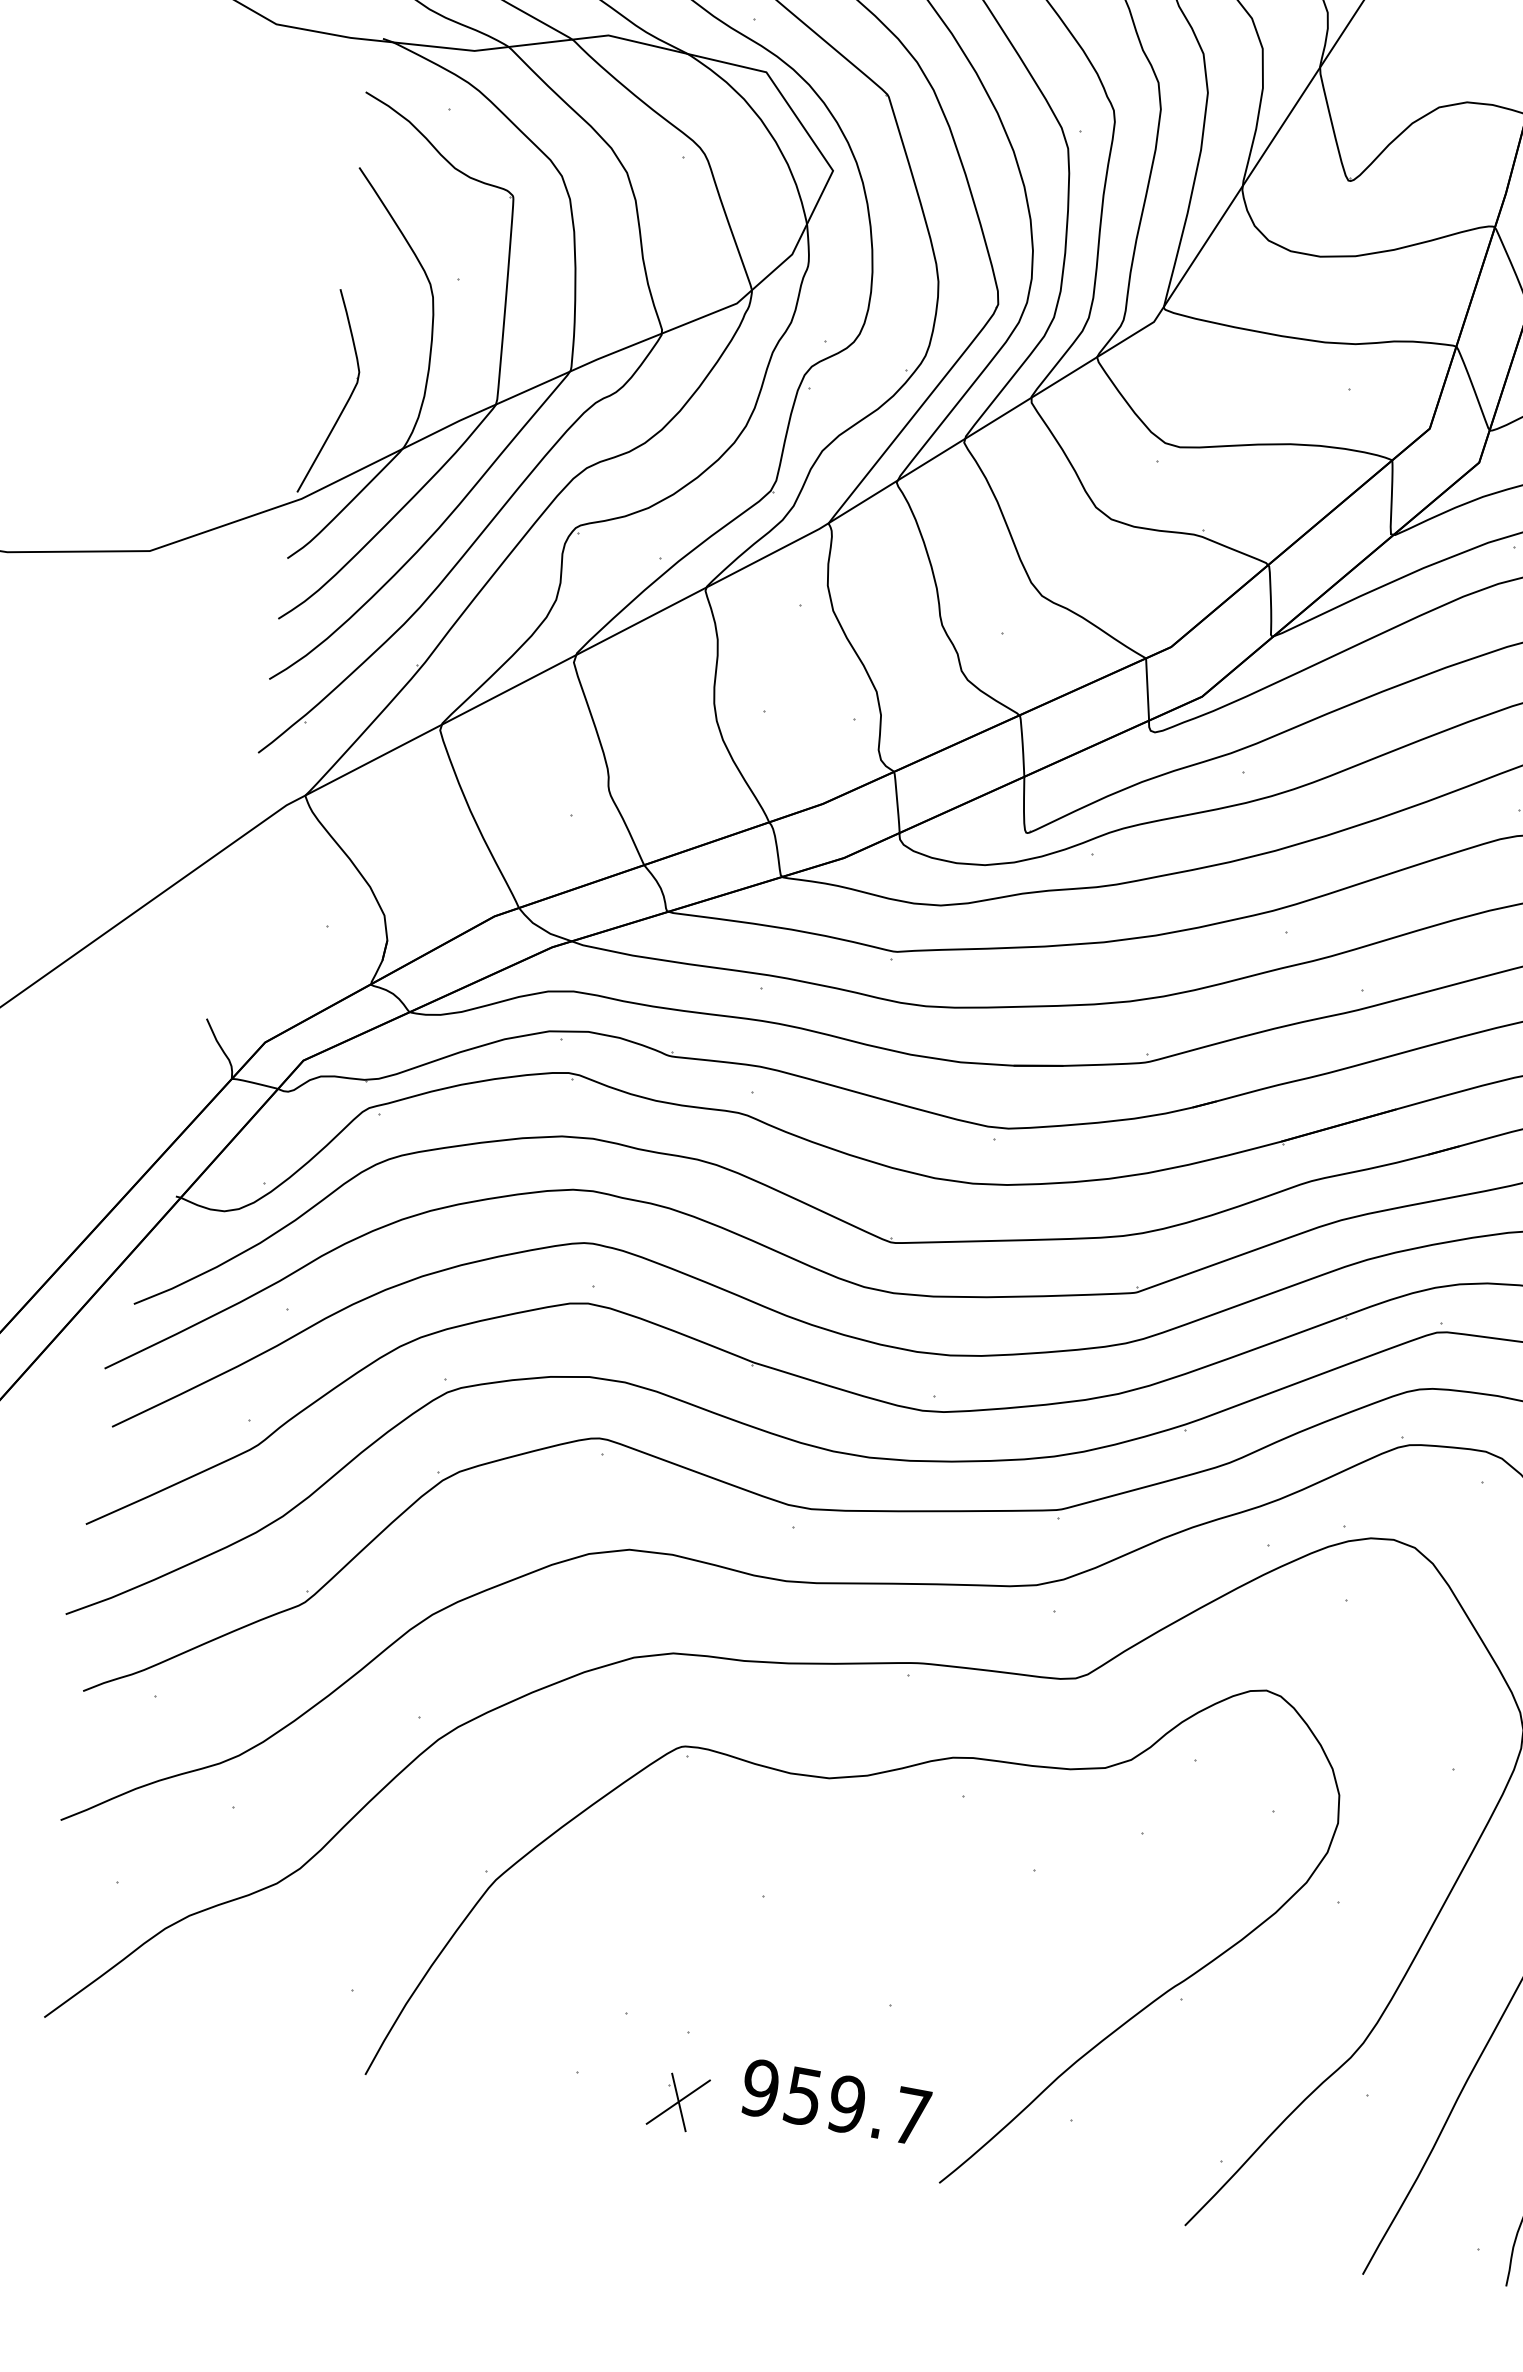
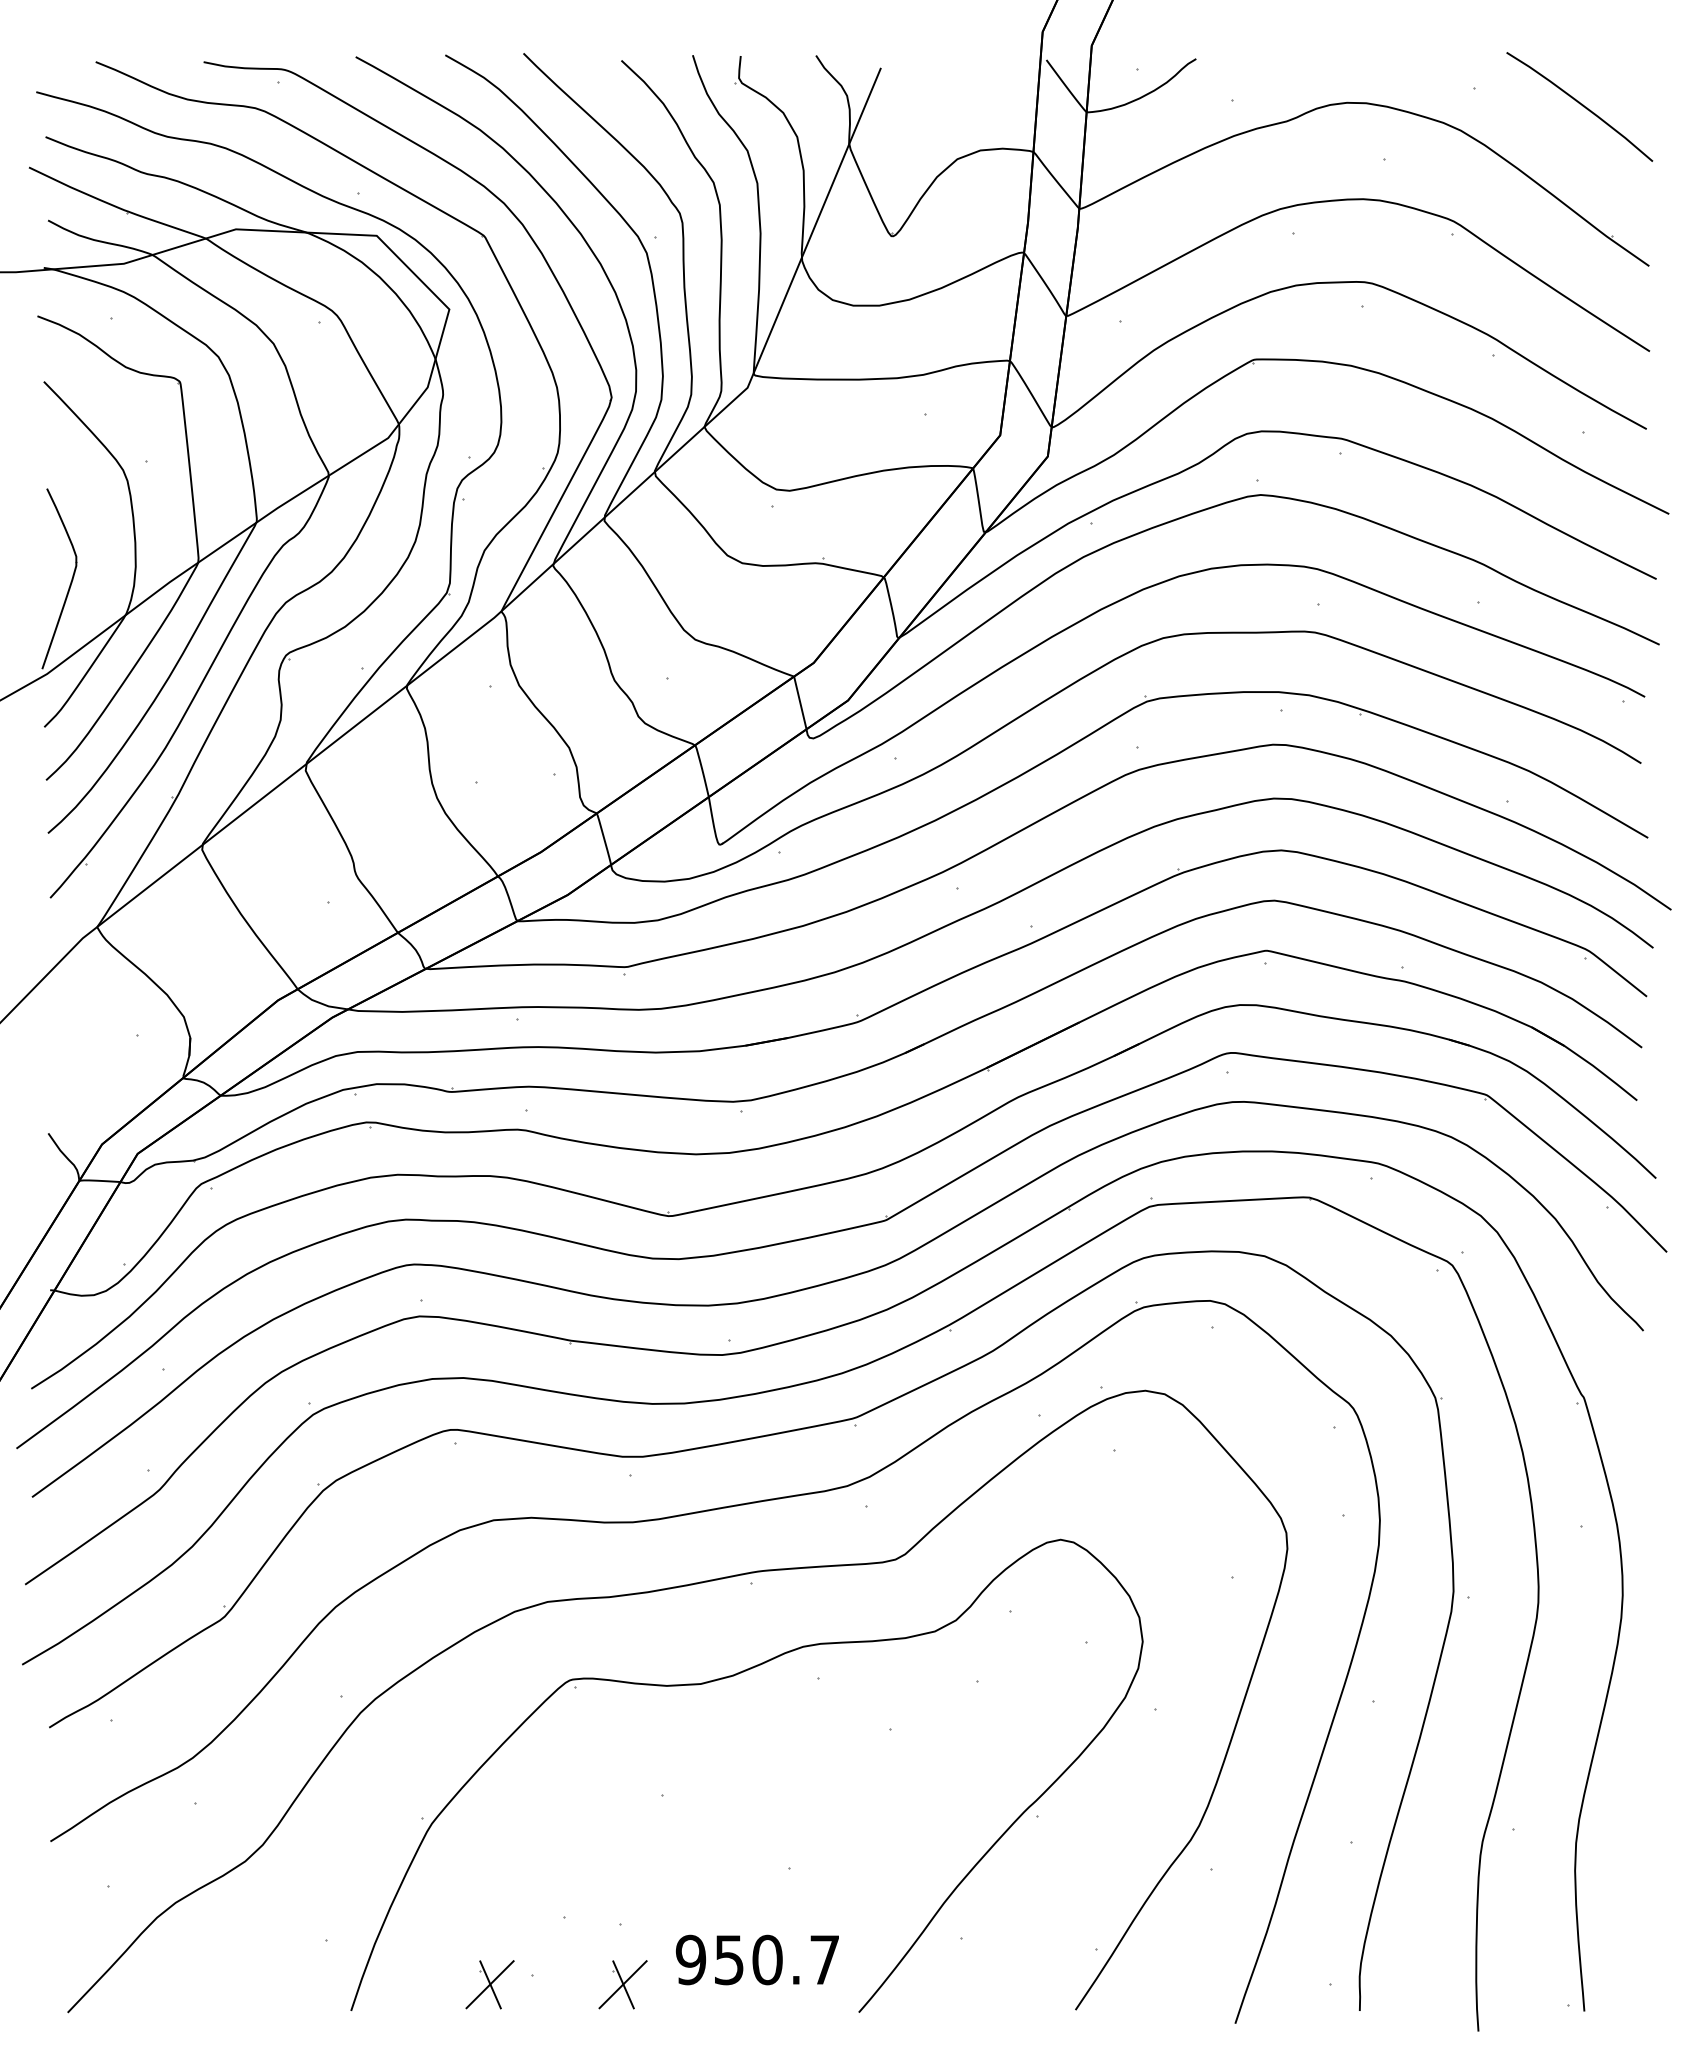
part: (527, 2073) -> (489, 1984), added
text: (847, 2103) -> (767, 1959), 959.7 -> 950.7

